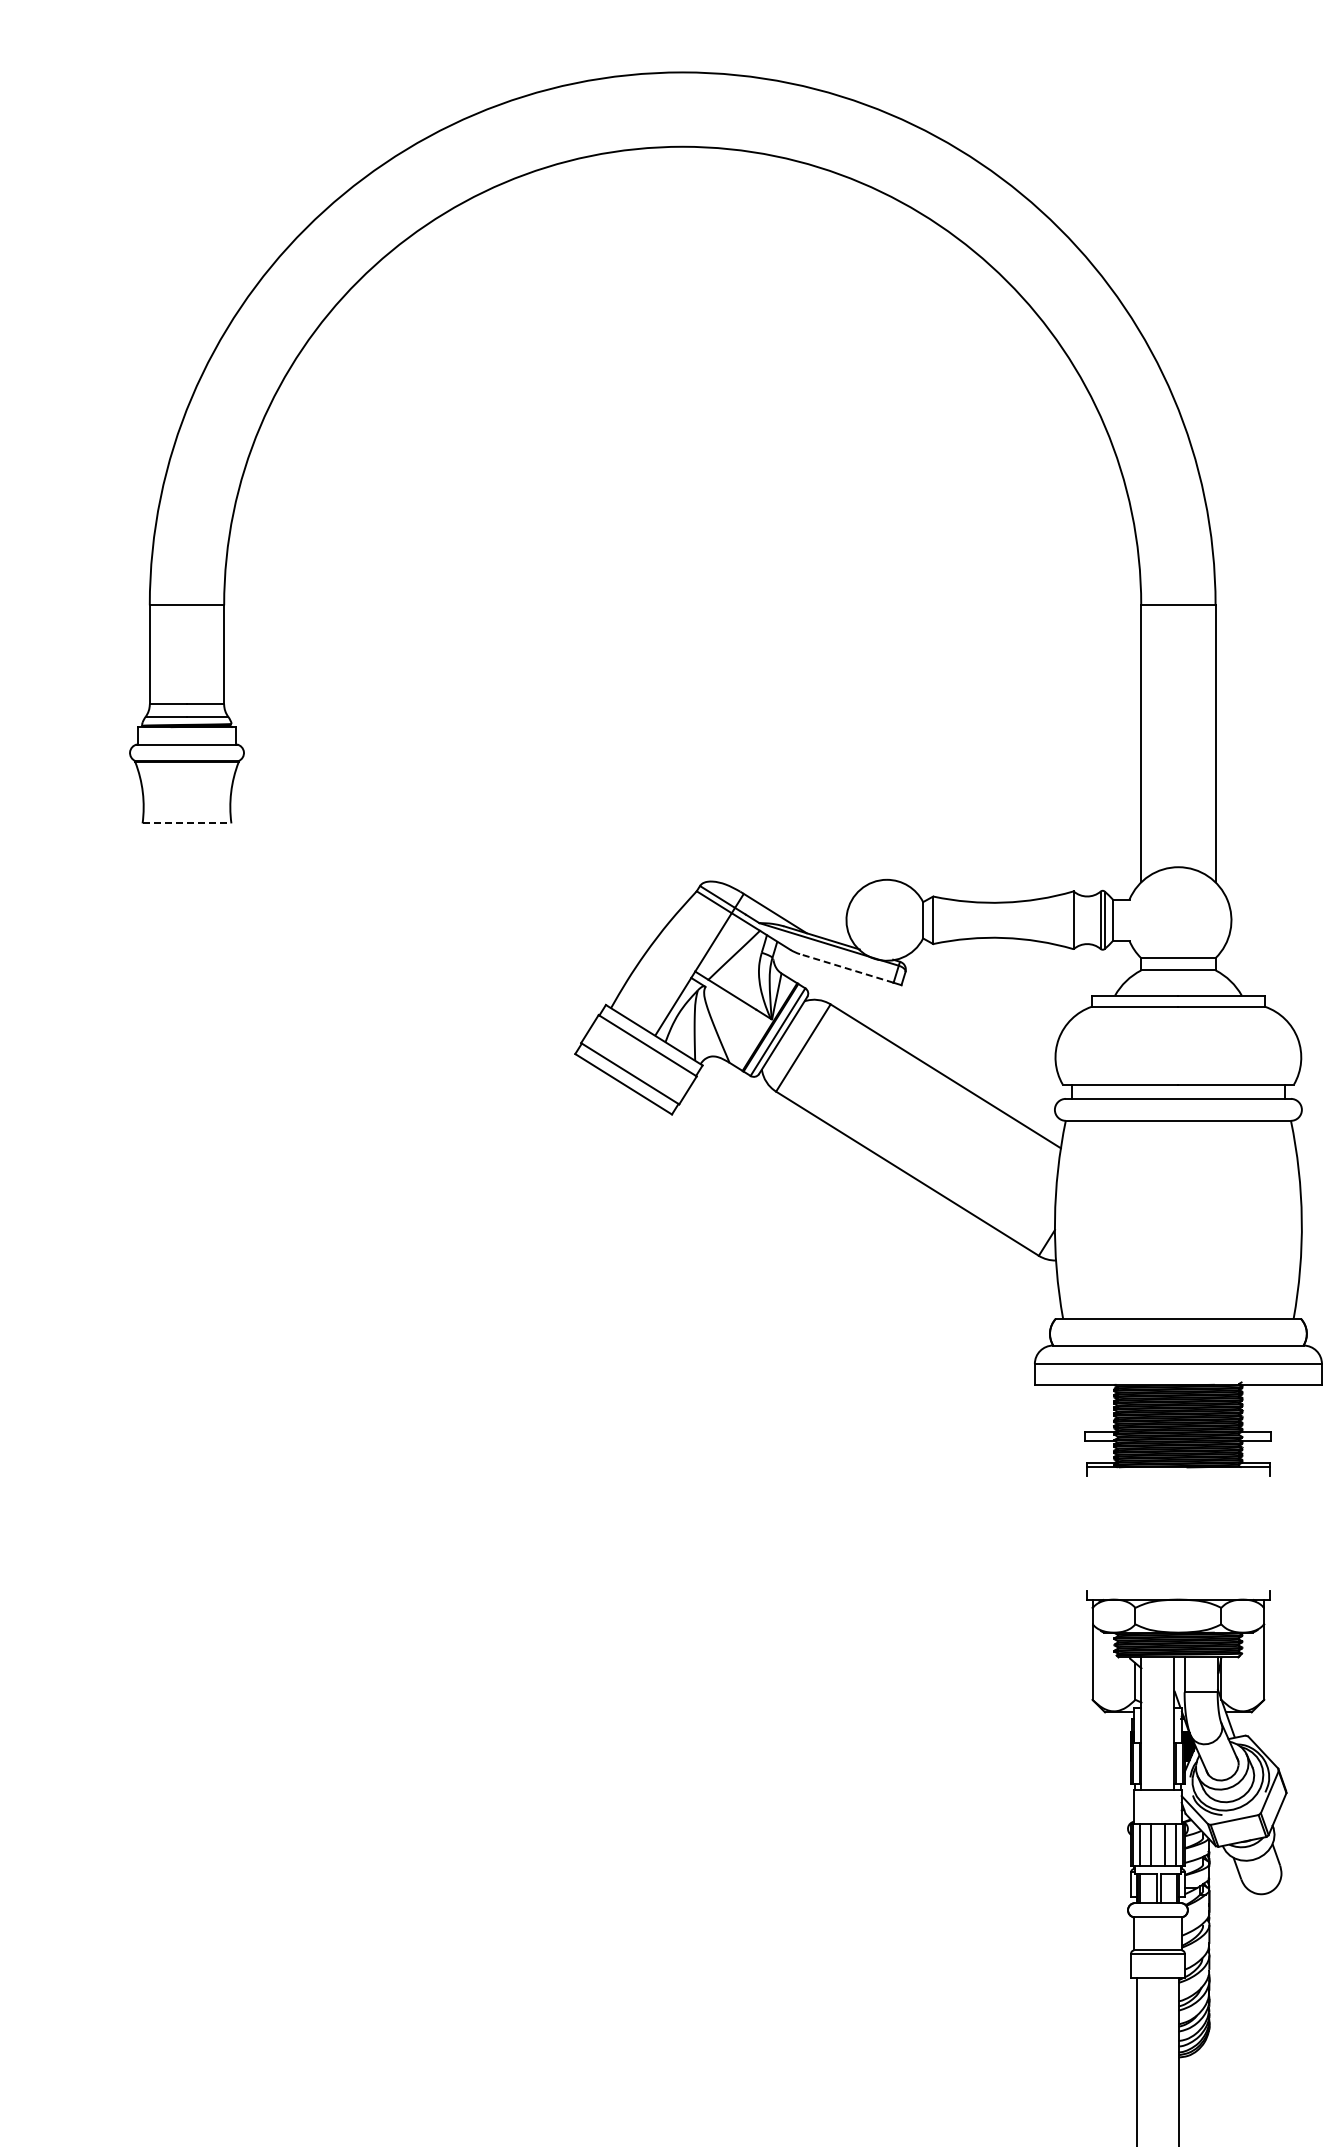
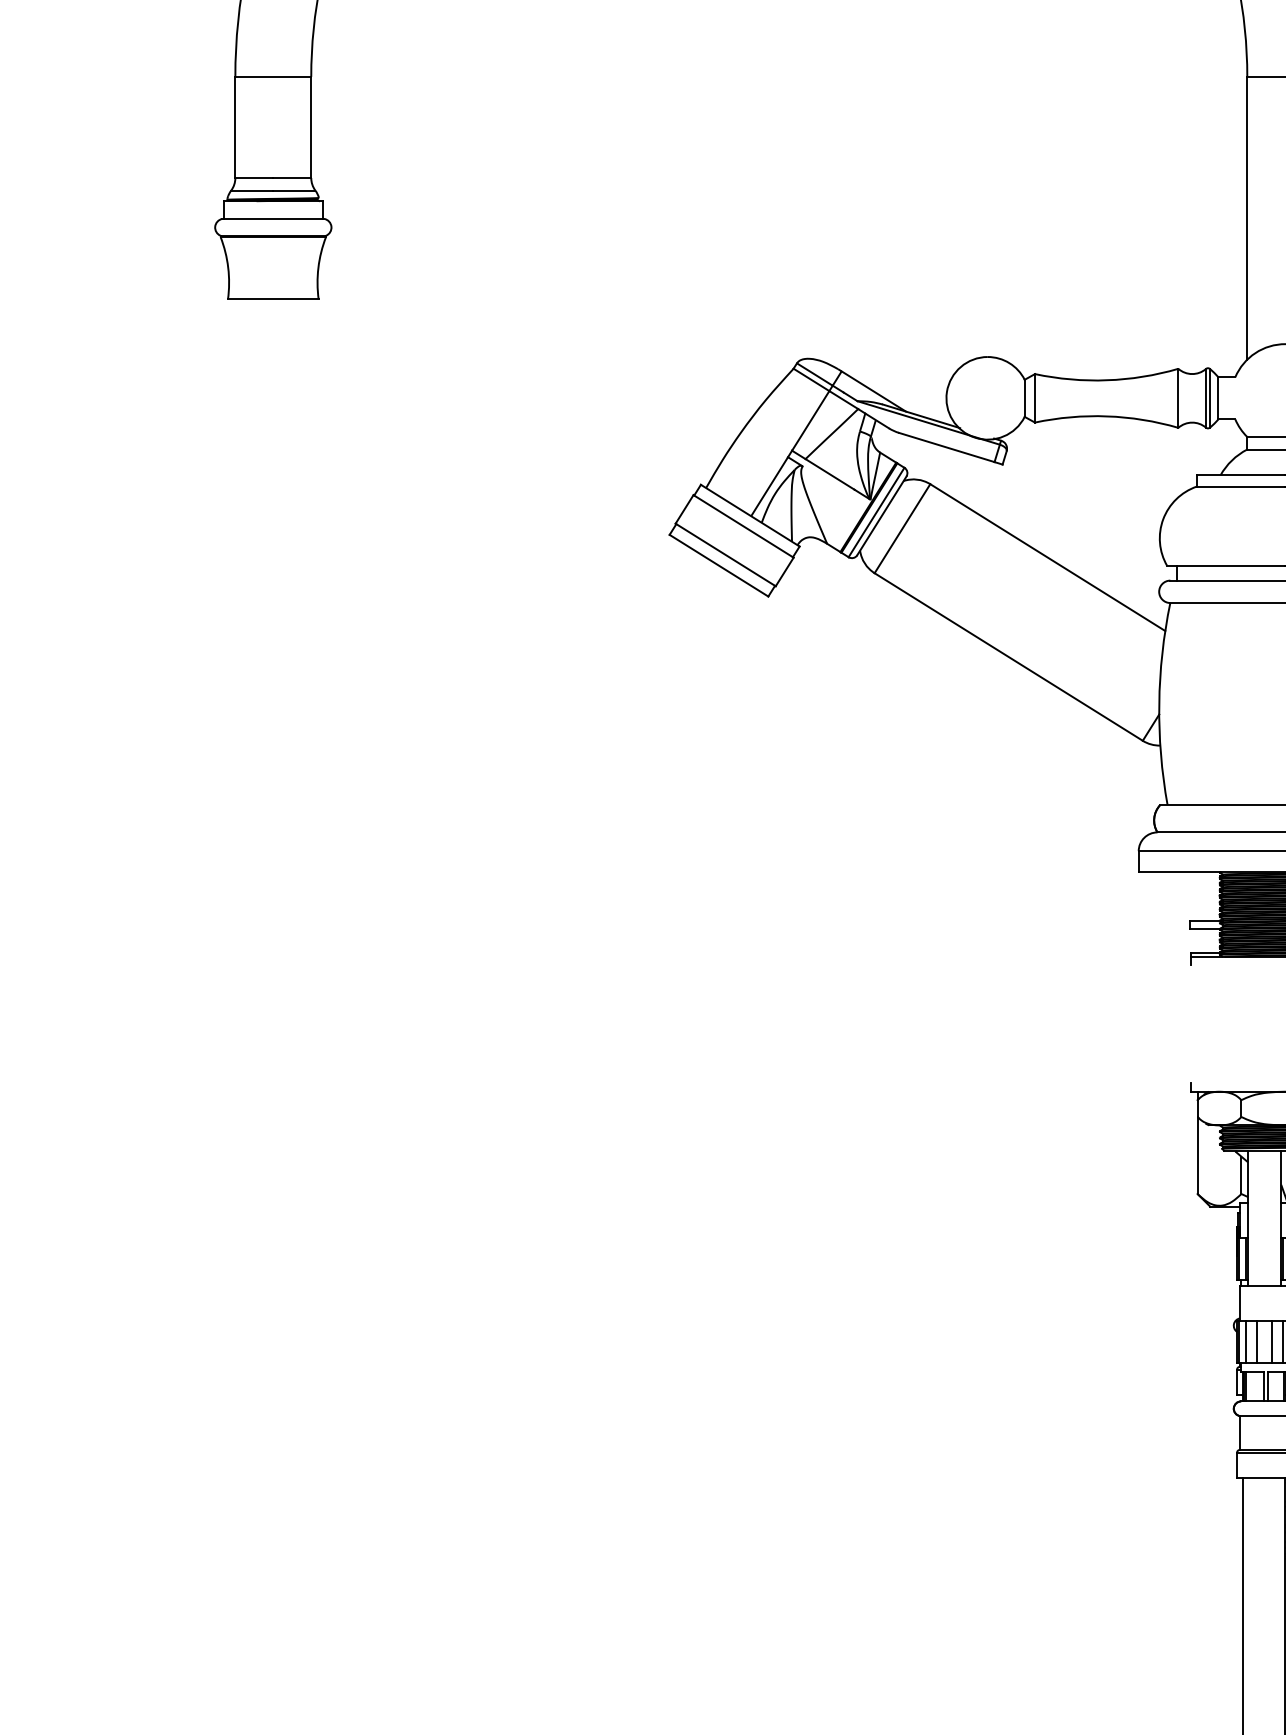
line: (187, 823) -> (273, 299), dashed -> solid
line: (846, 968) -> (946, 447), dashed -> solid

